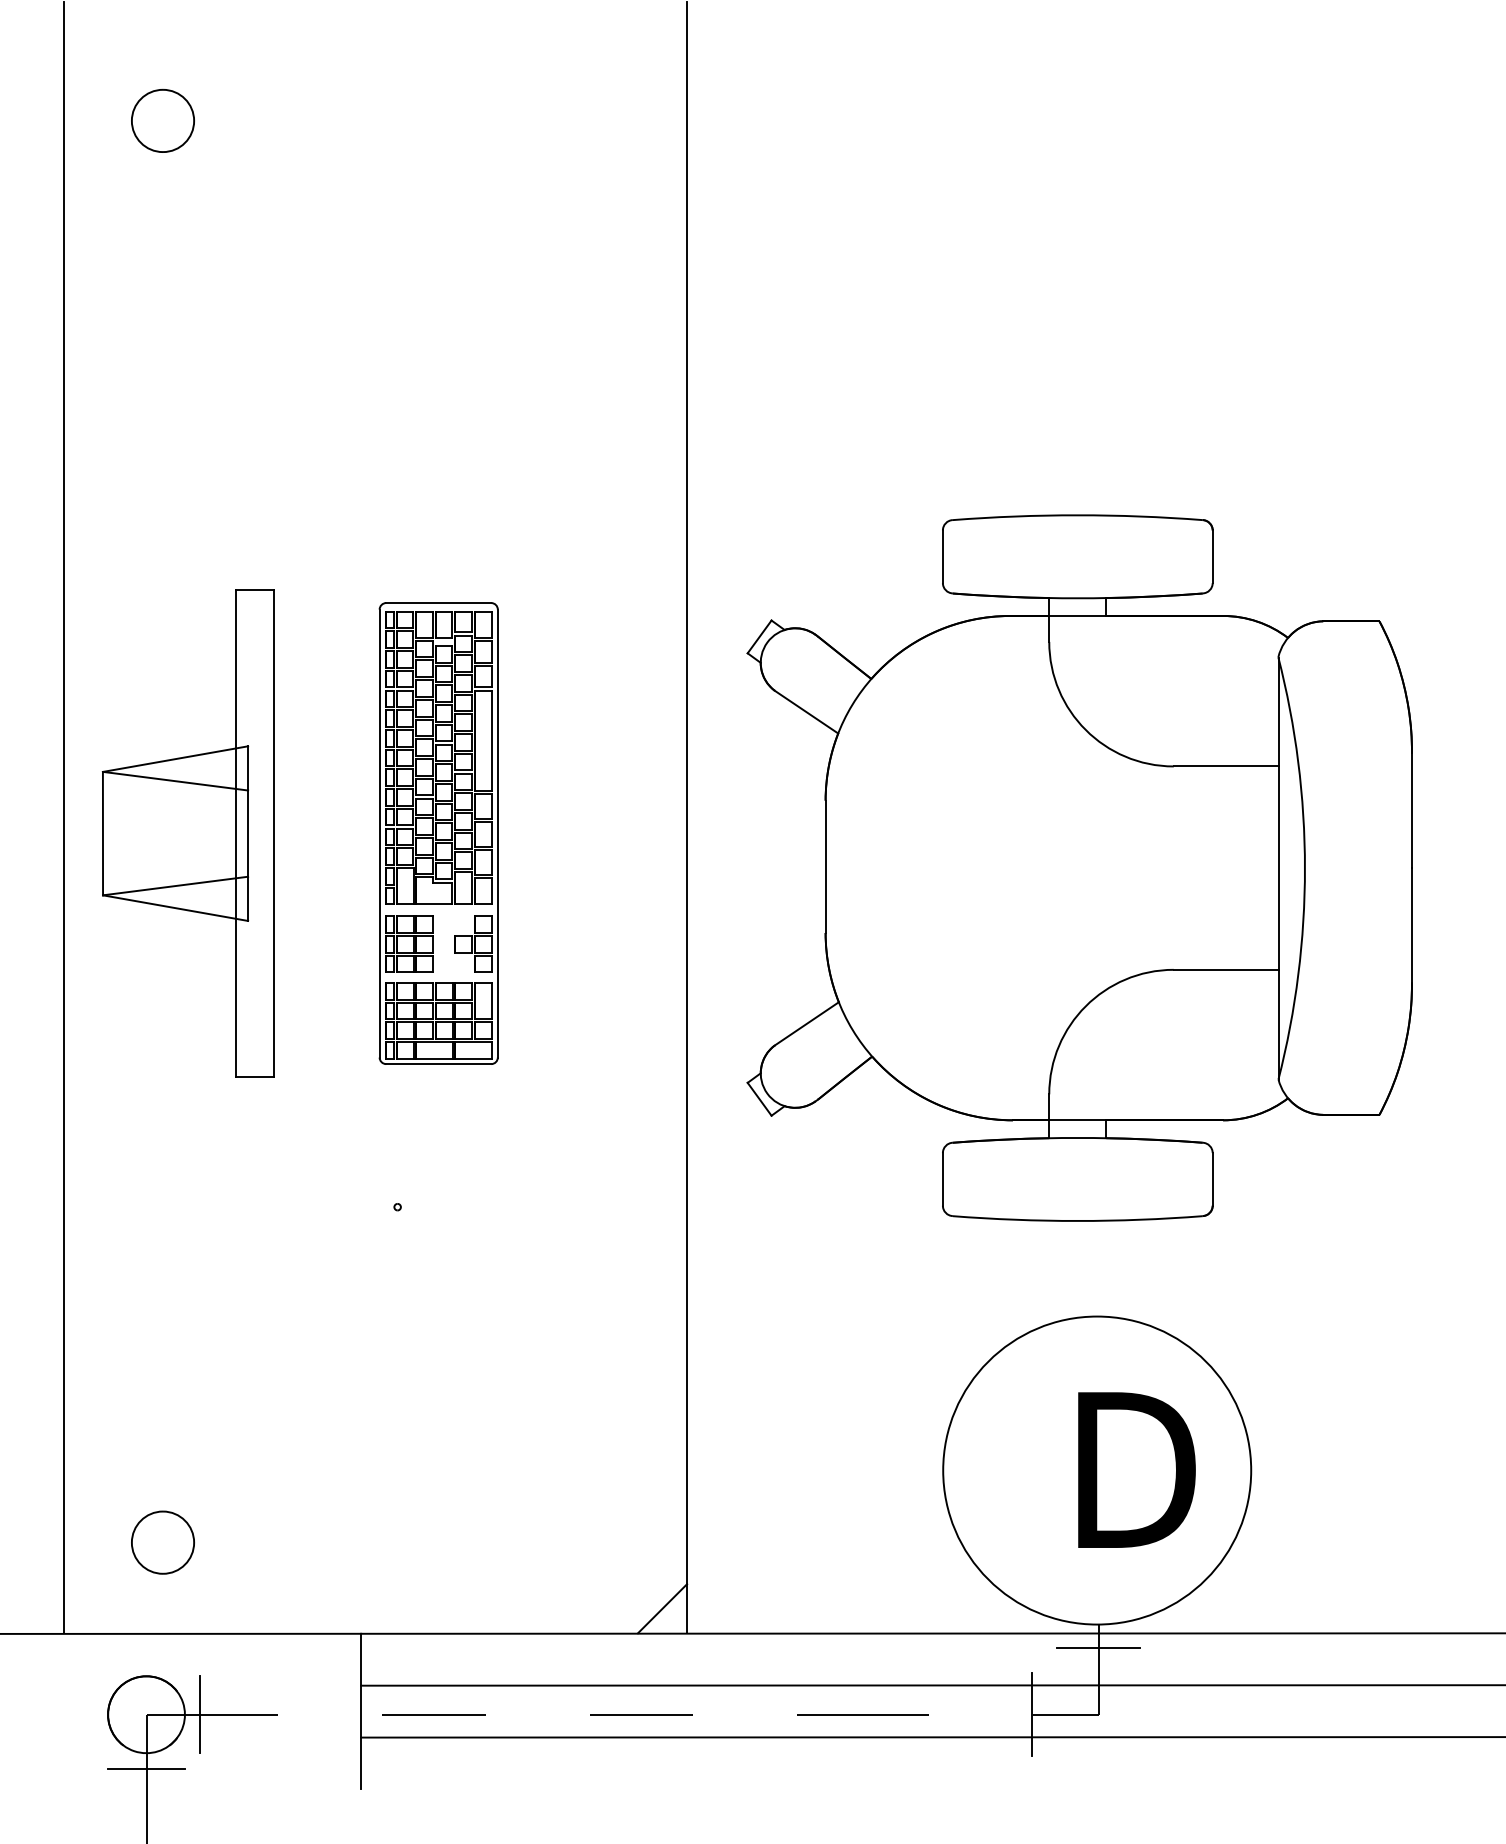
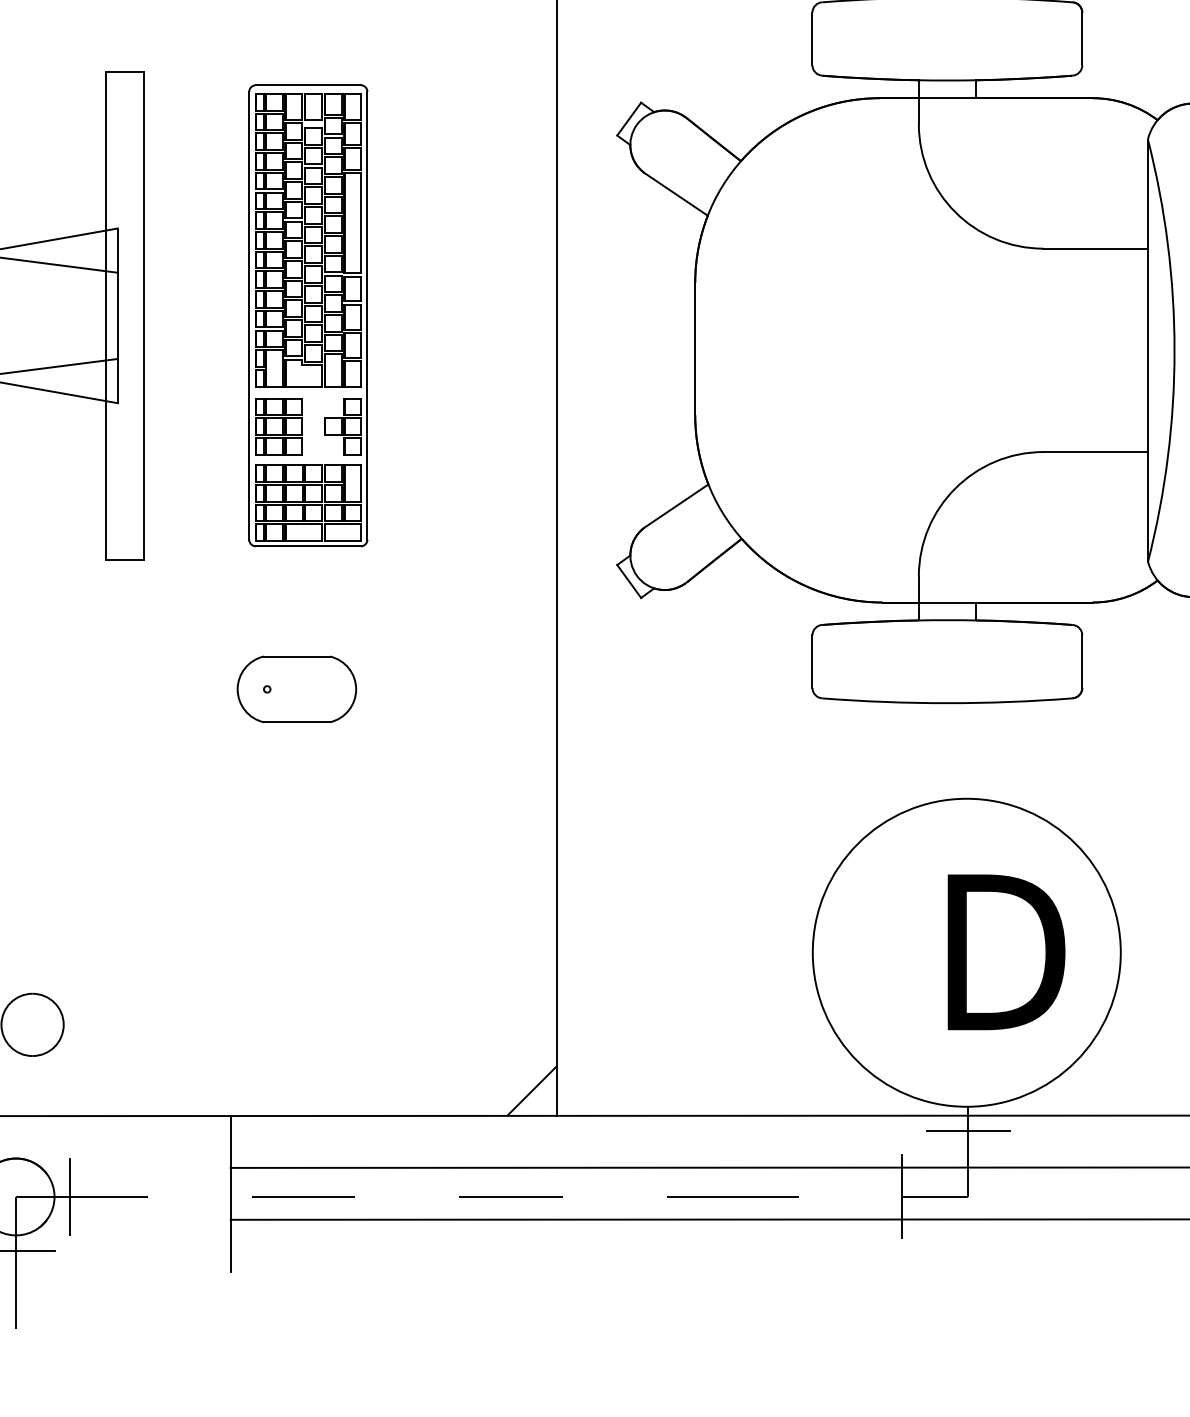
part: (427, 1206) -> (297, 688), added

